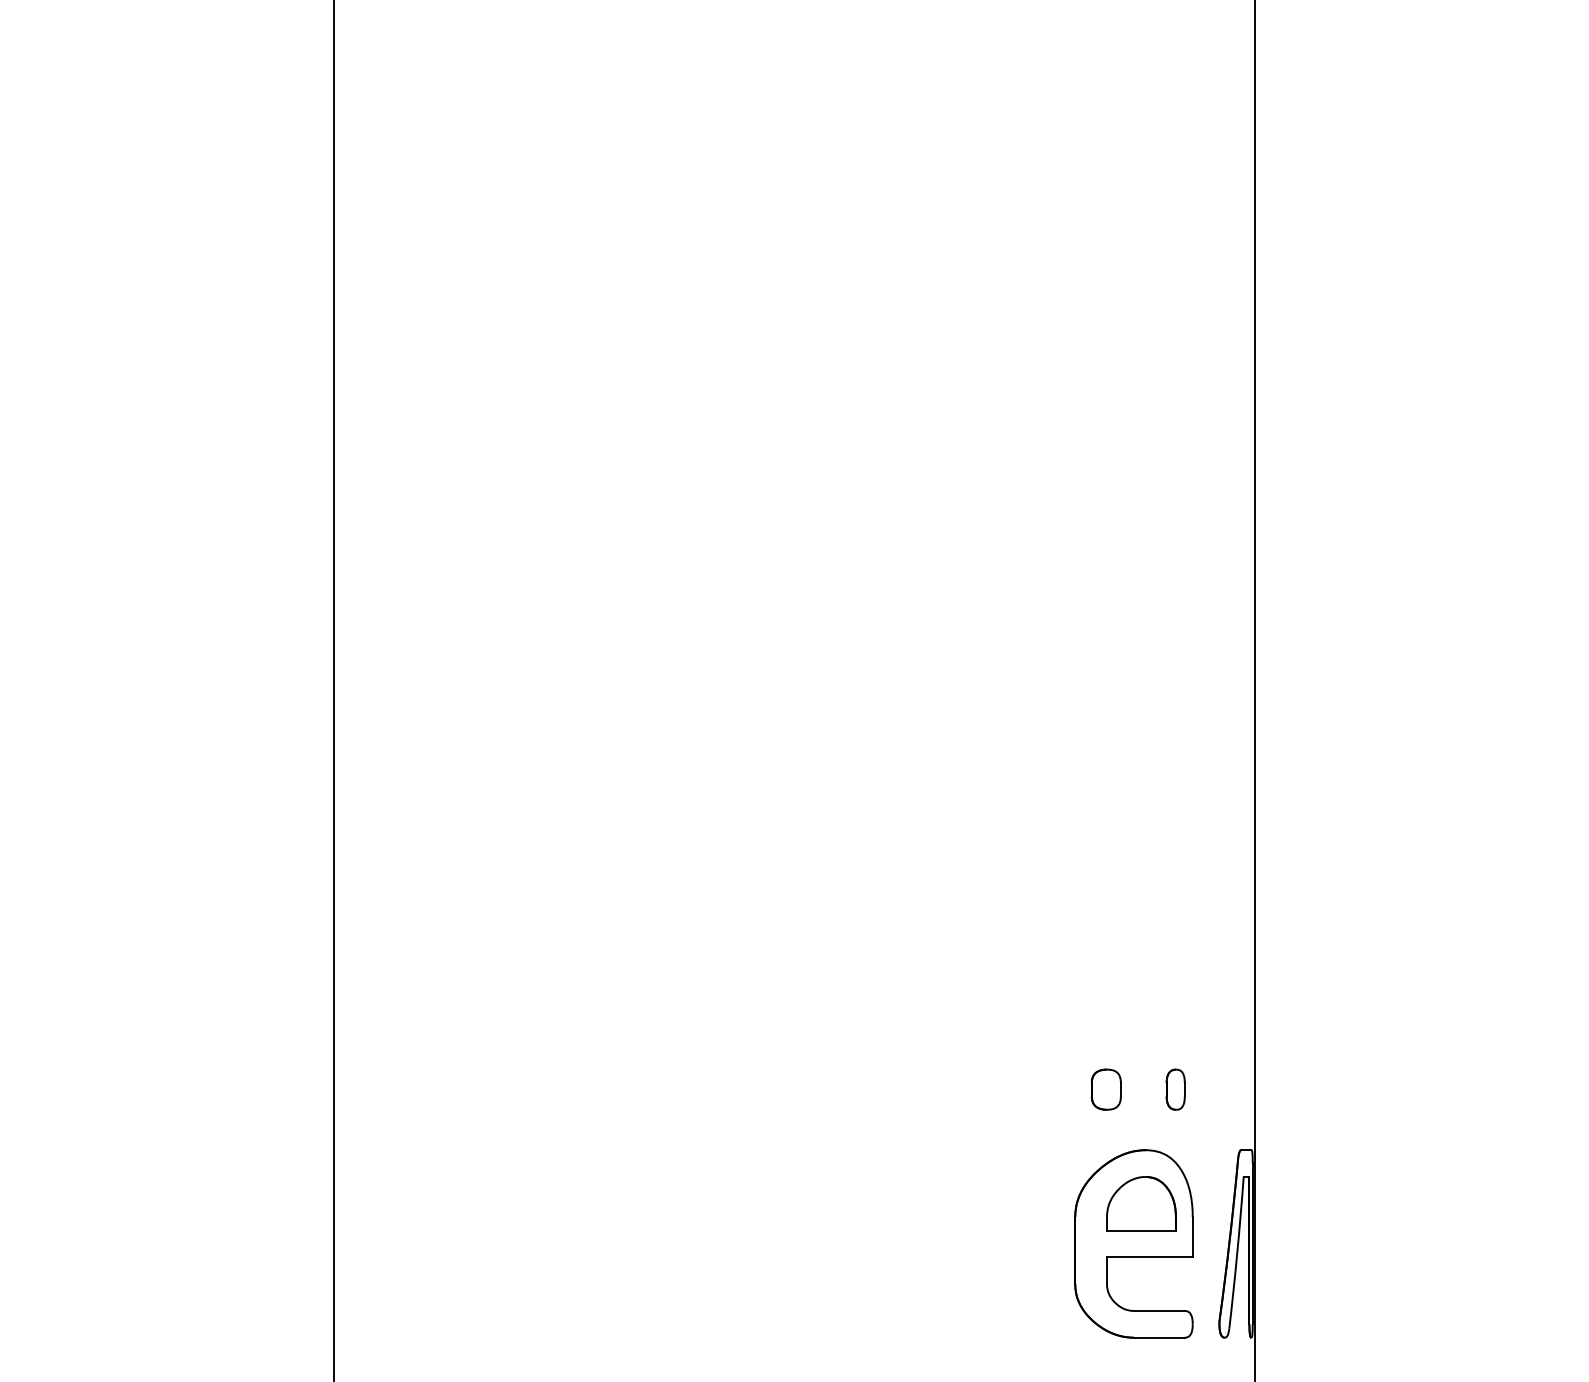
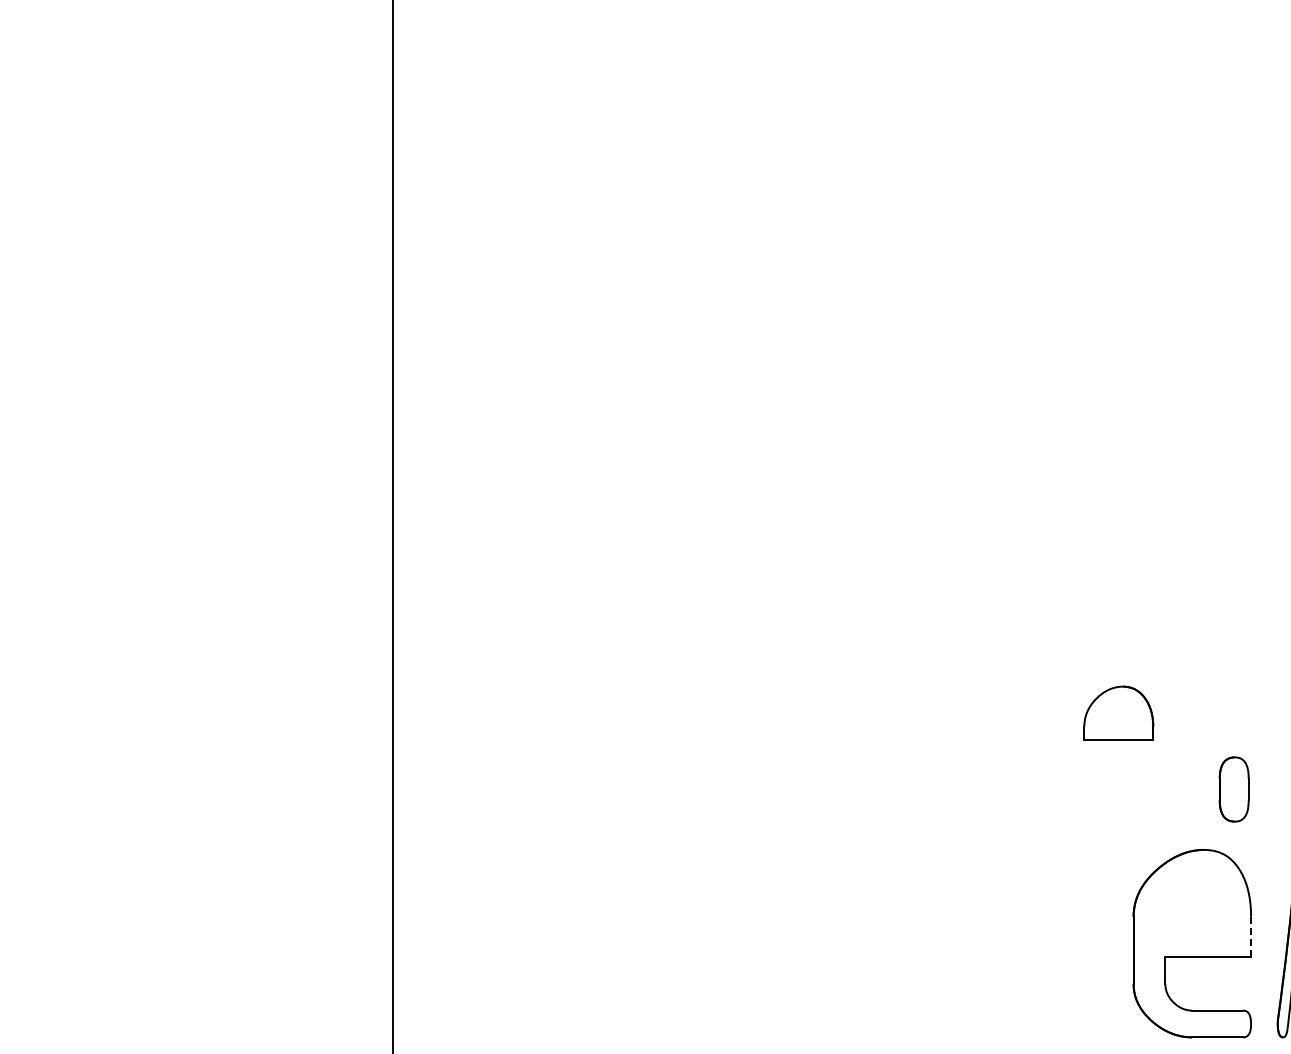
part: (1105, 1089) -> (1163, 789), removed
part: (1175, 1089) -> (1233, 789), size x1.6
part: (1141, 1203) -> (1118, 713), moved
line: (1192, 1236) -> (1250, 936), solid -> dashed

